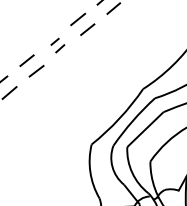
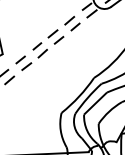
part: (56, 45) -> (39, 50), size x1.67

